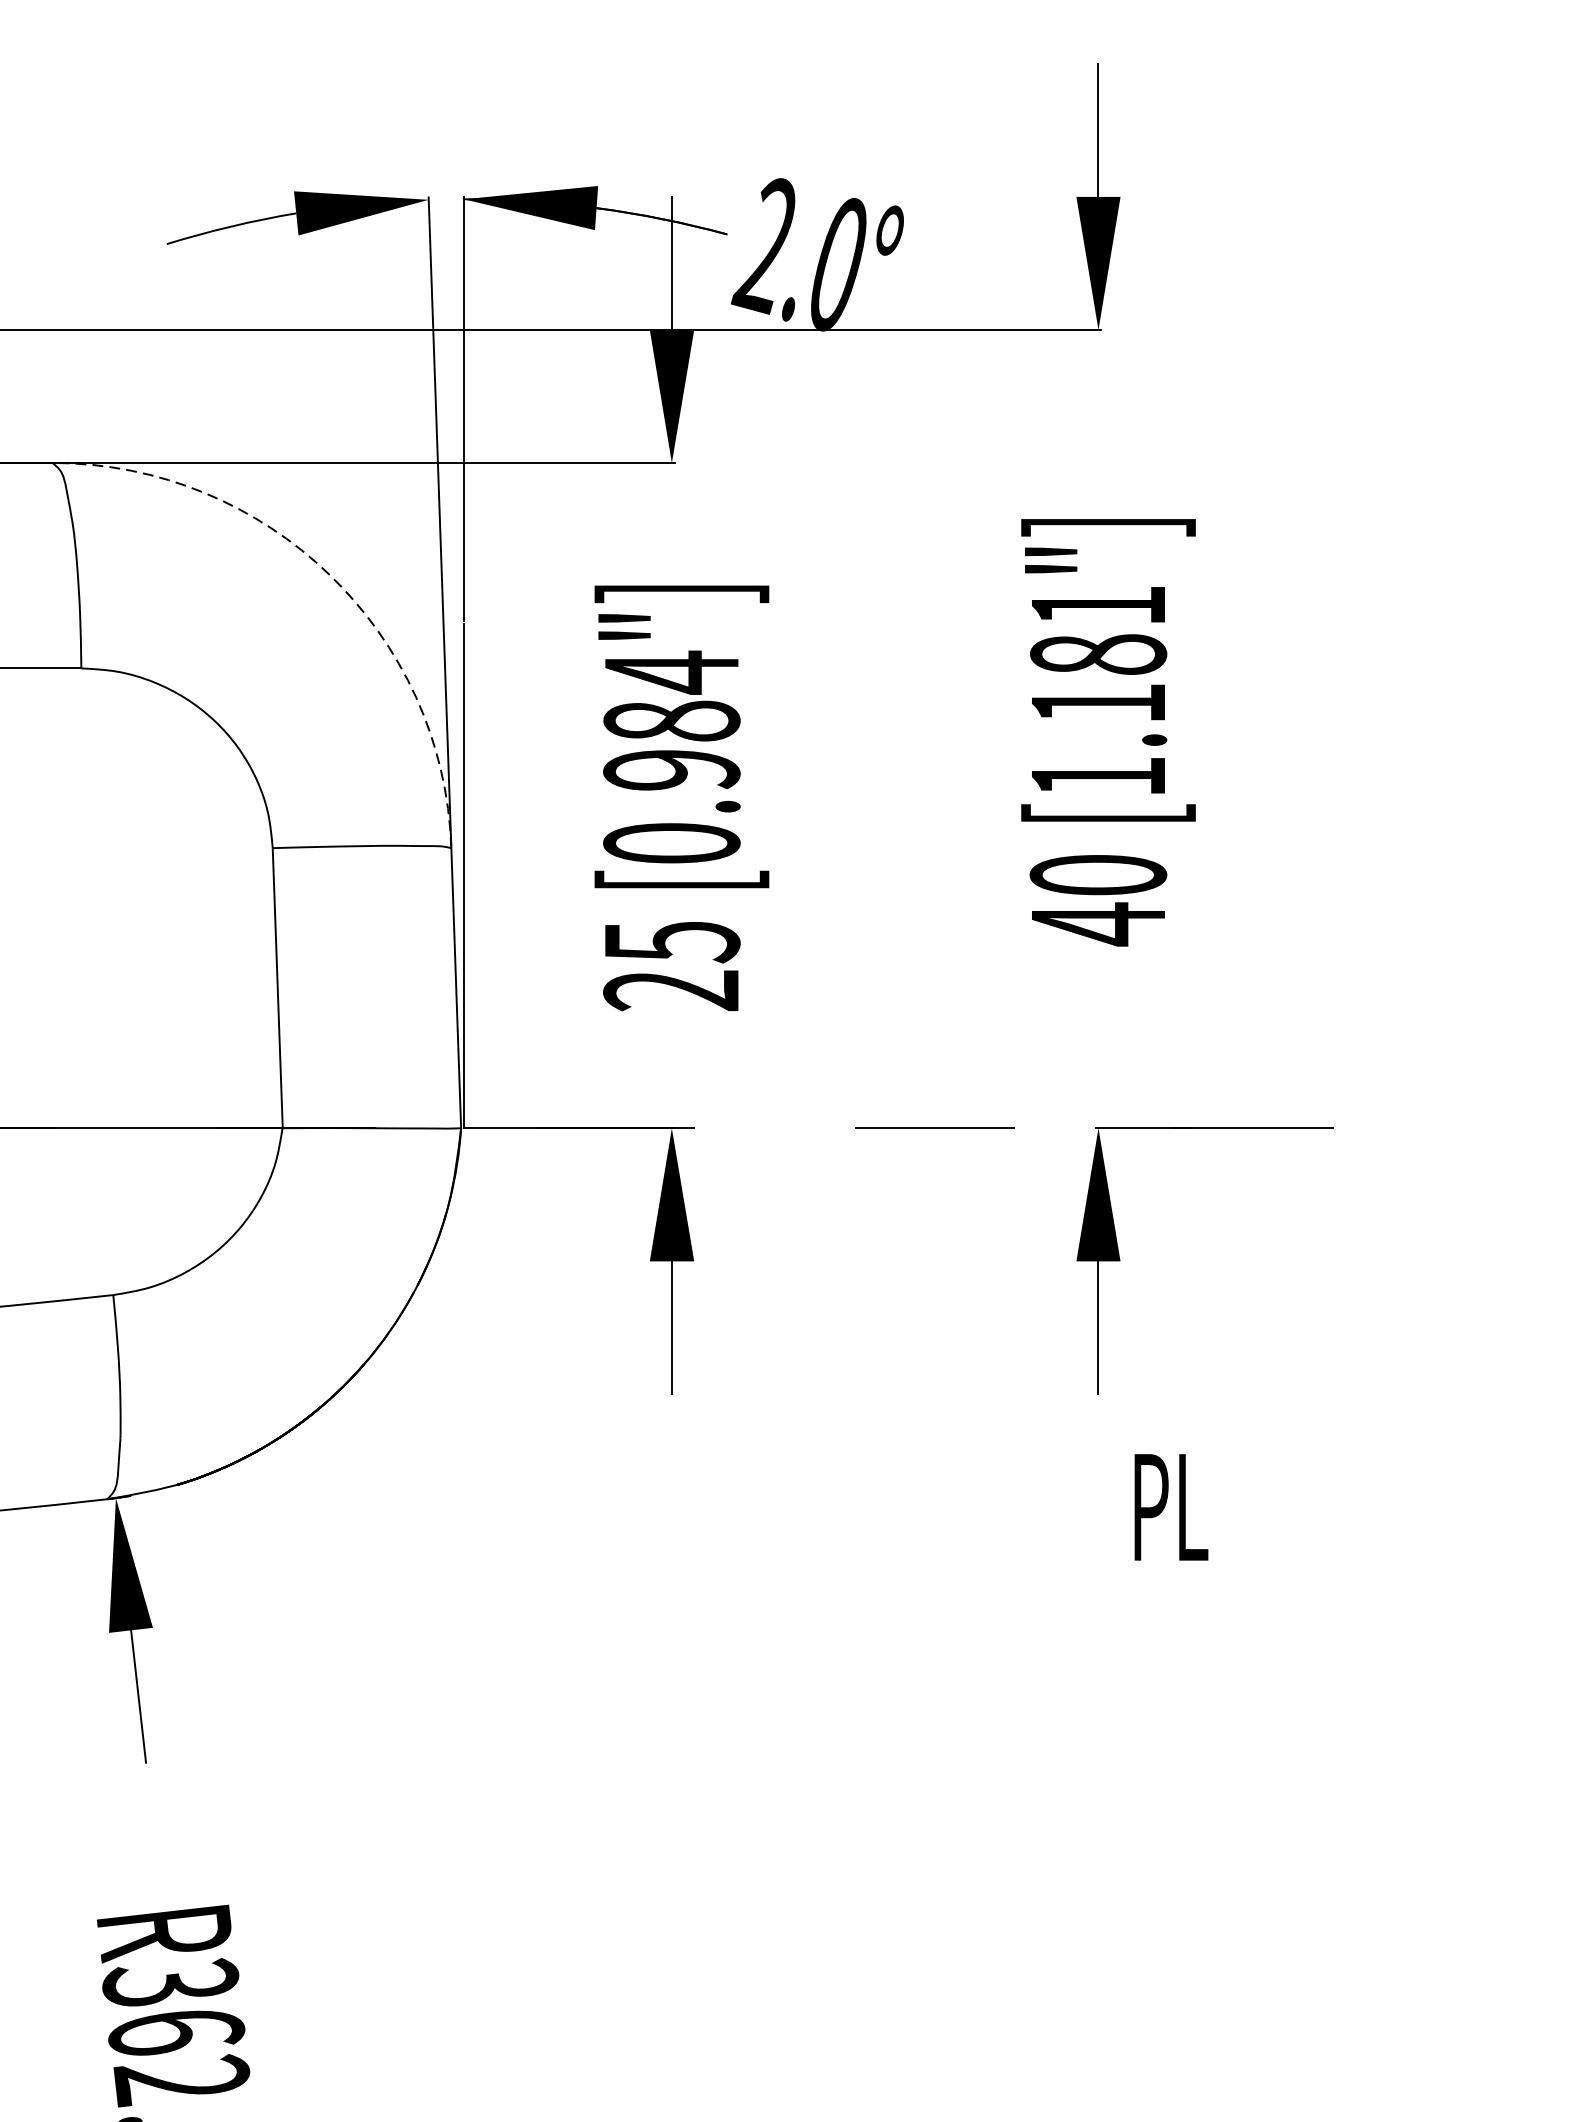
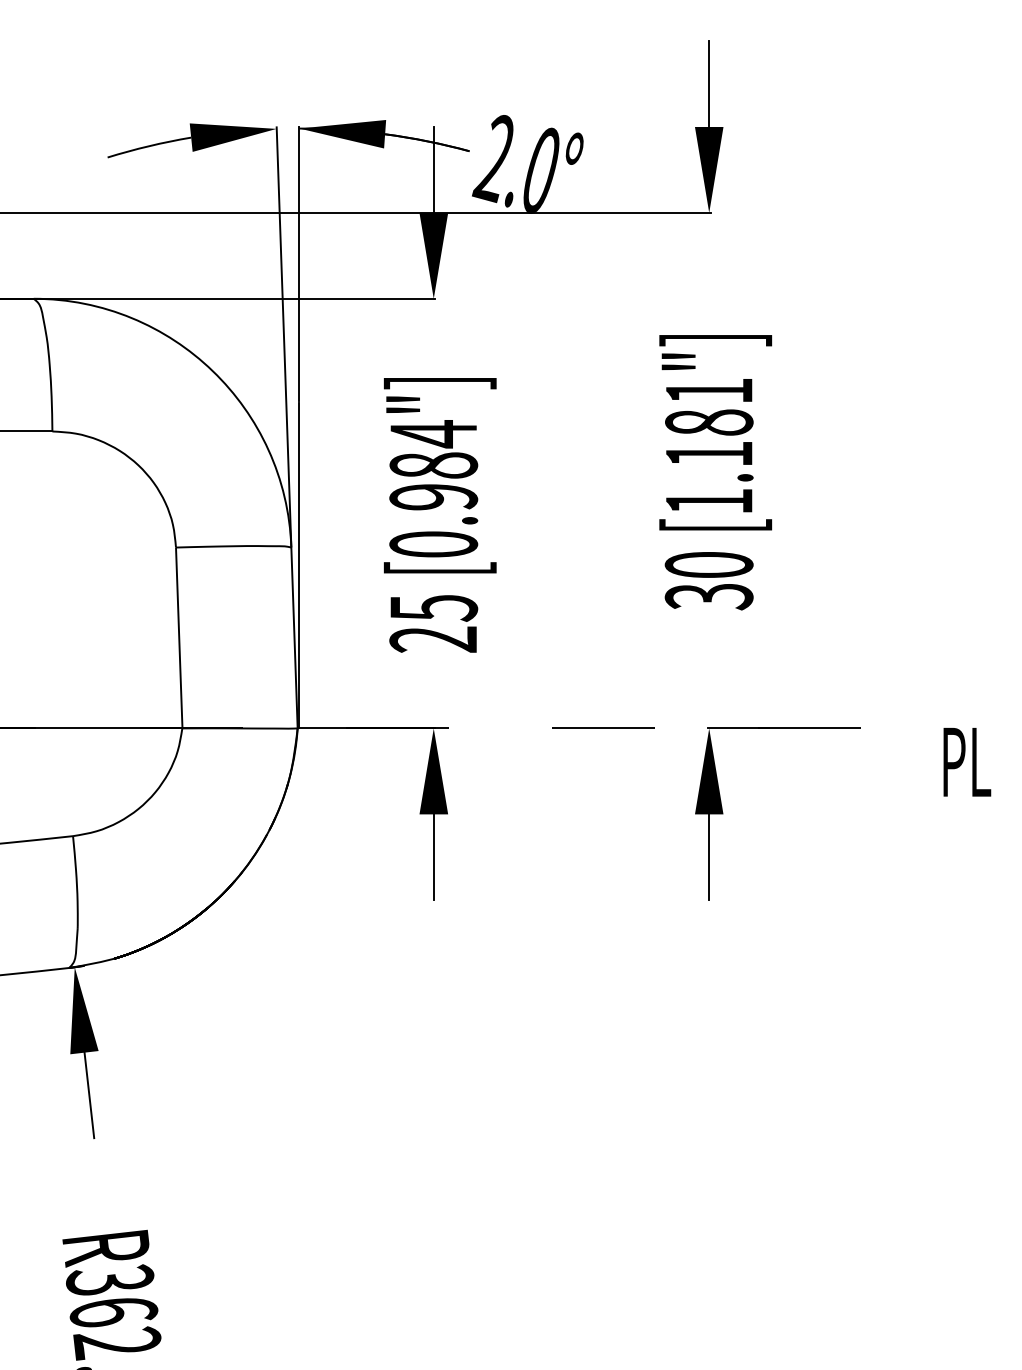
arc: (329, 575) -> (212, 371), dashed -> solid
text: (1097, 923) -> (708, 596), 40 -> 30
text: (1171, 1507) -> (967, 762), moved

